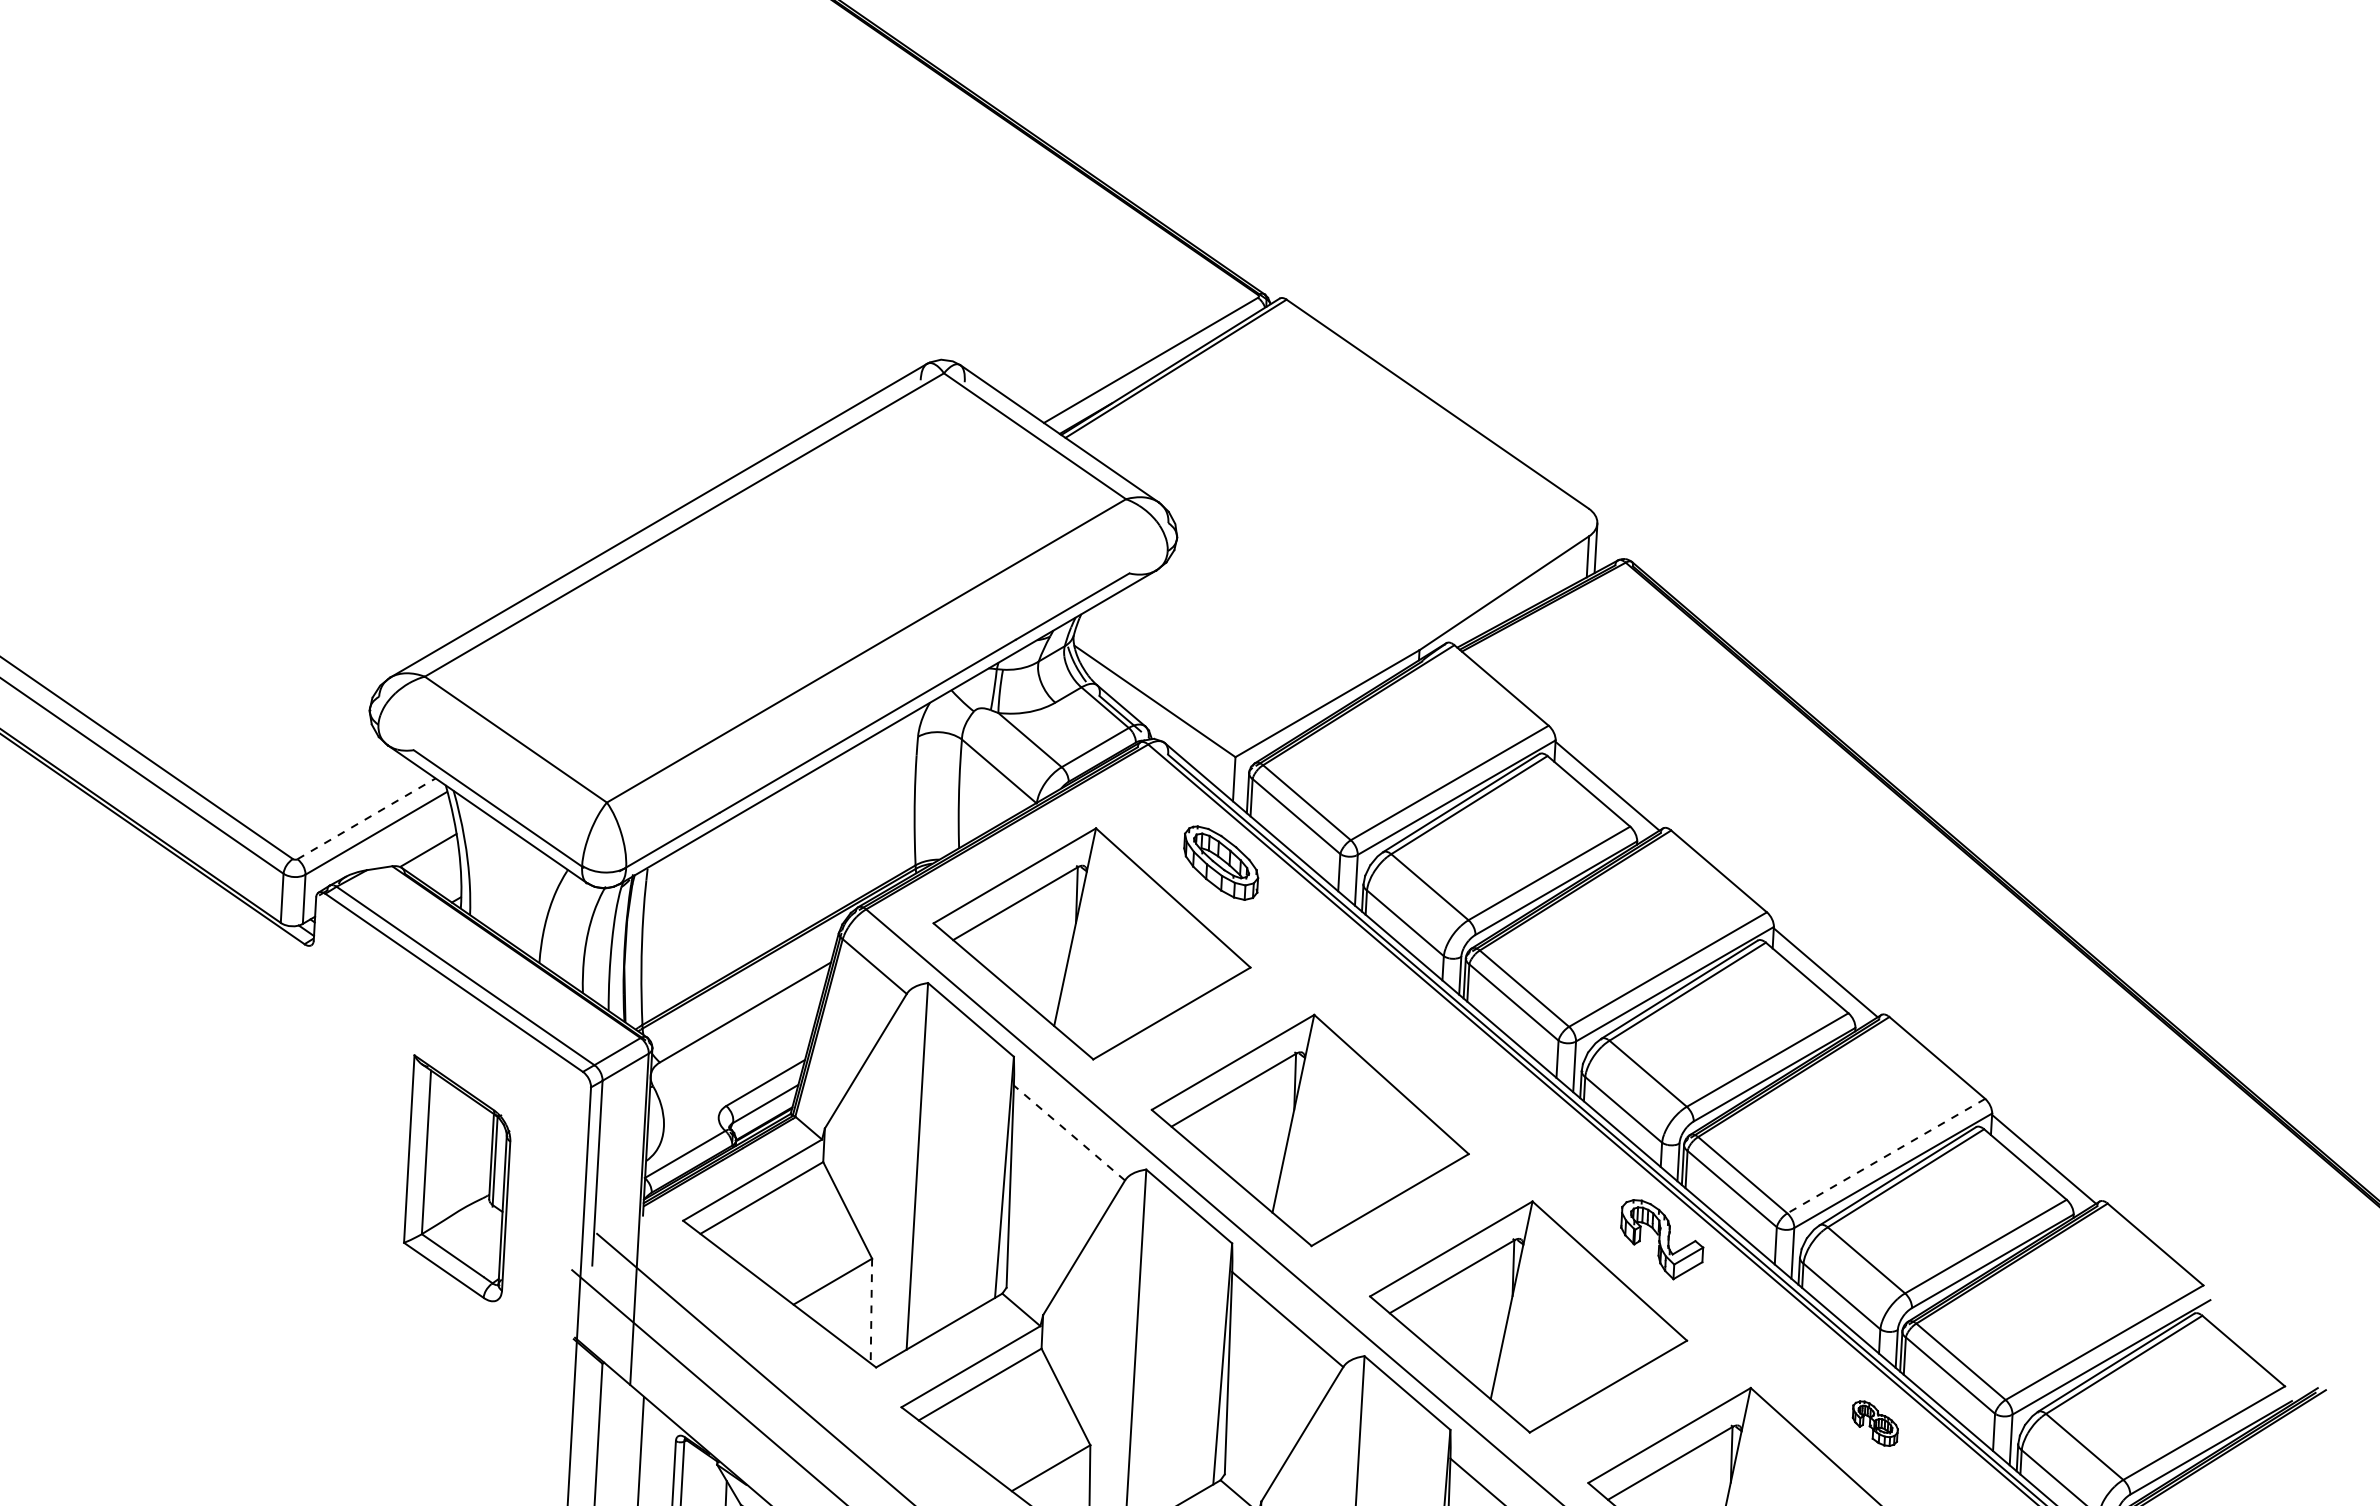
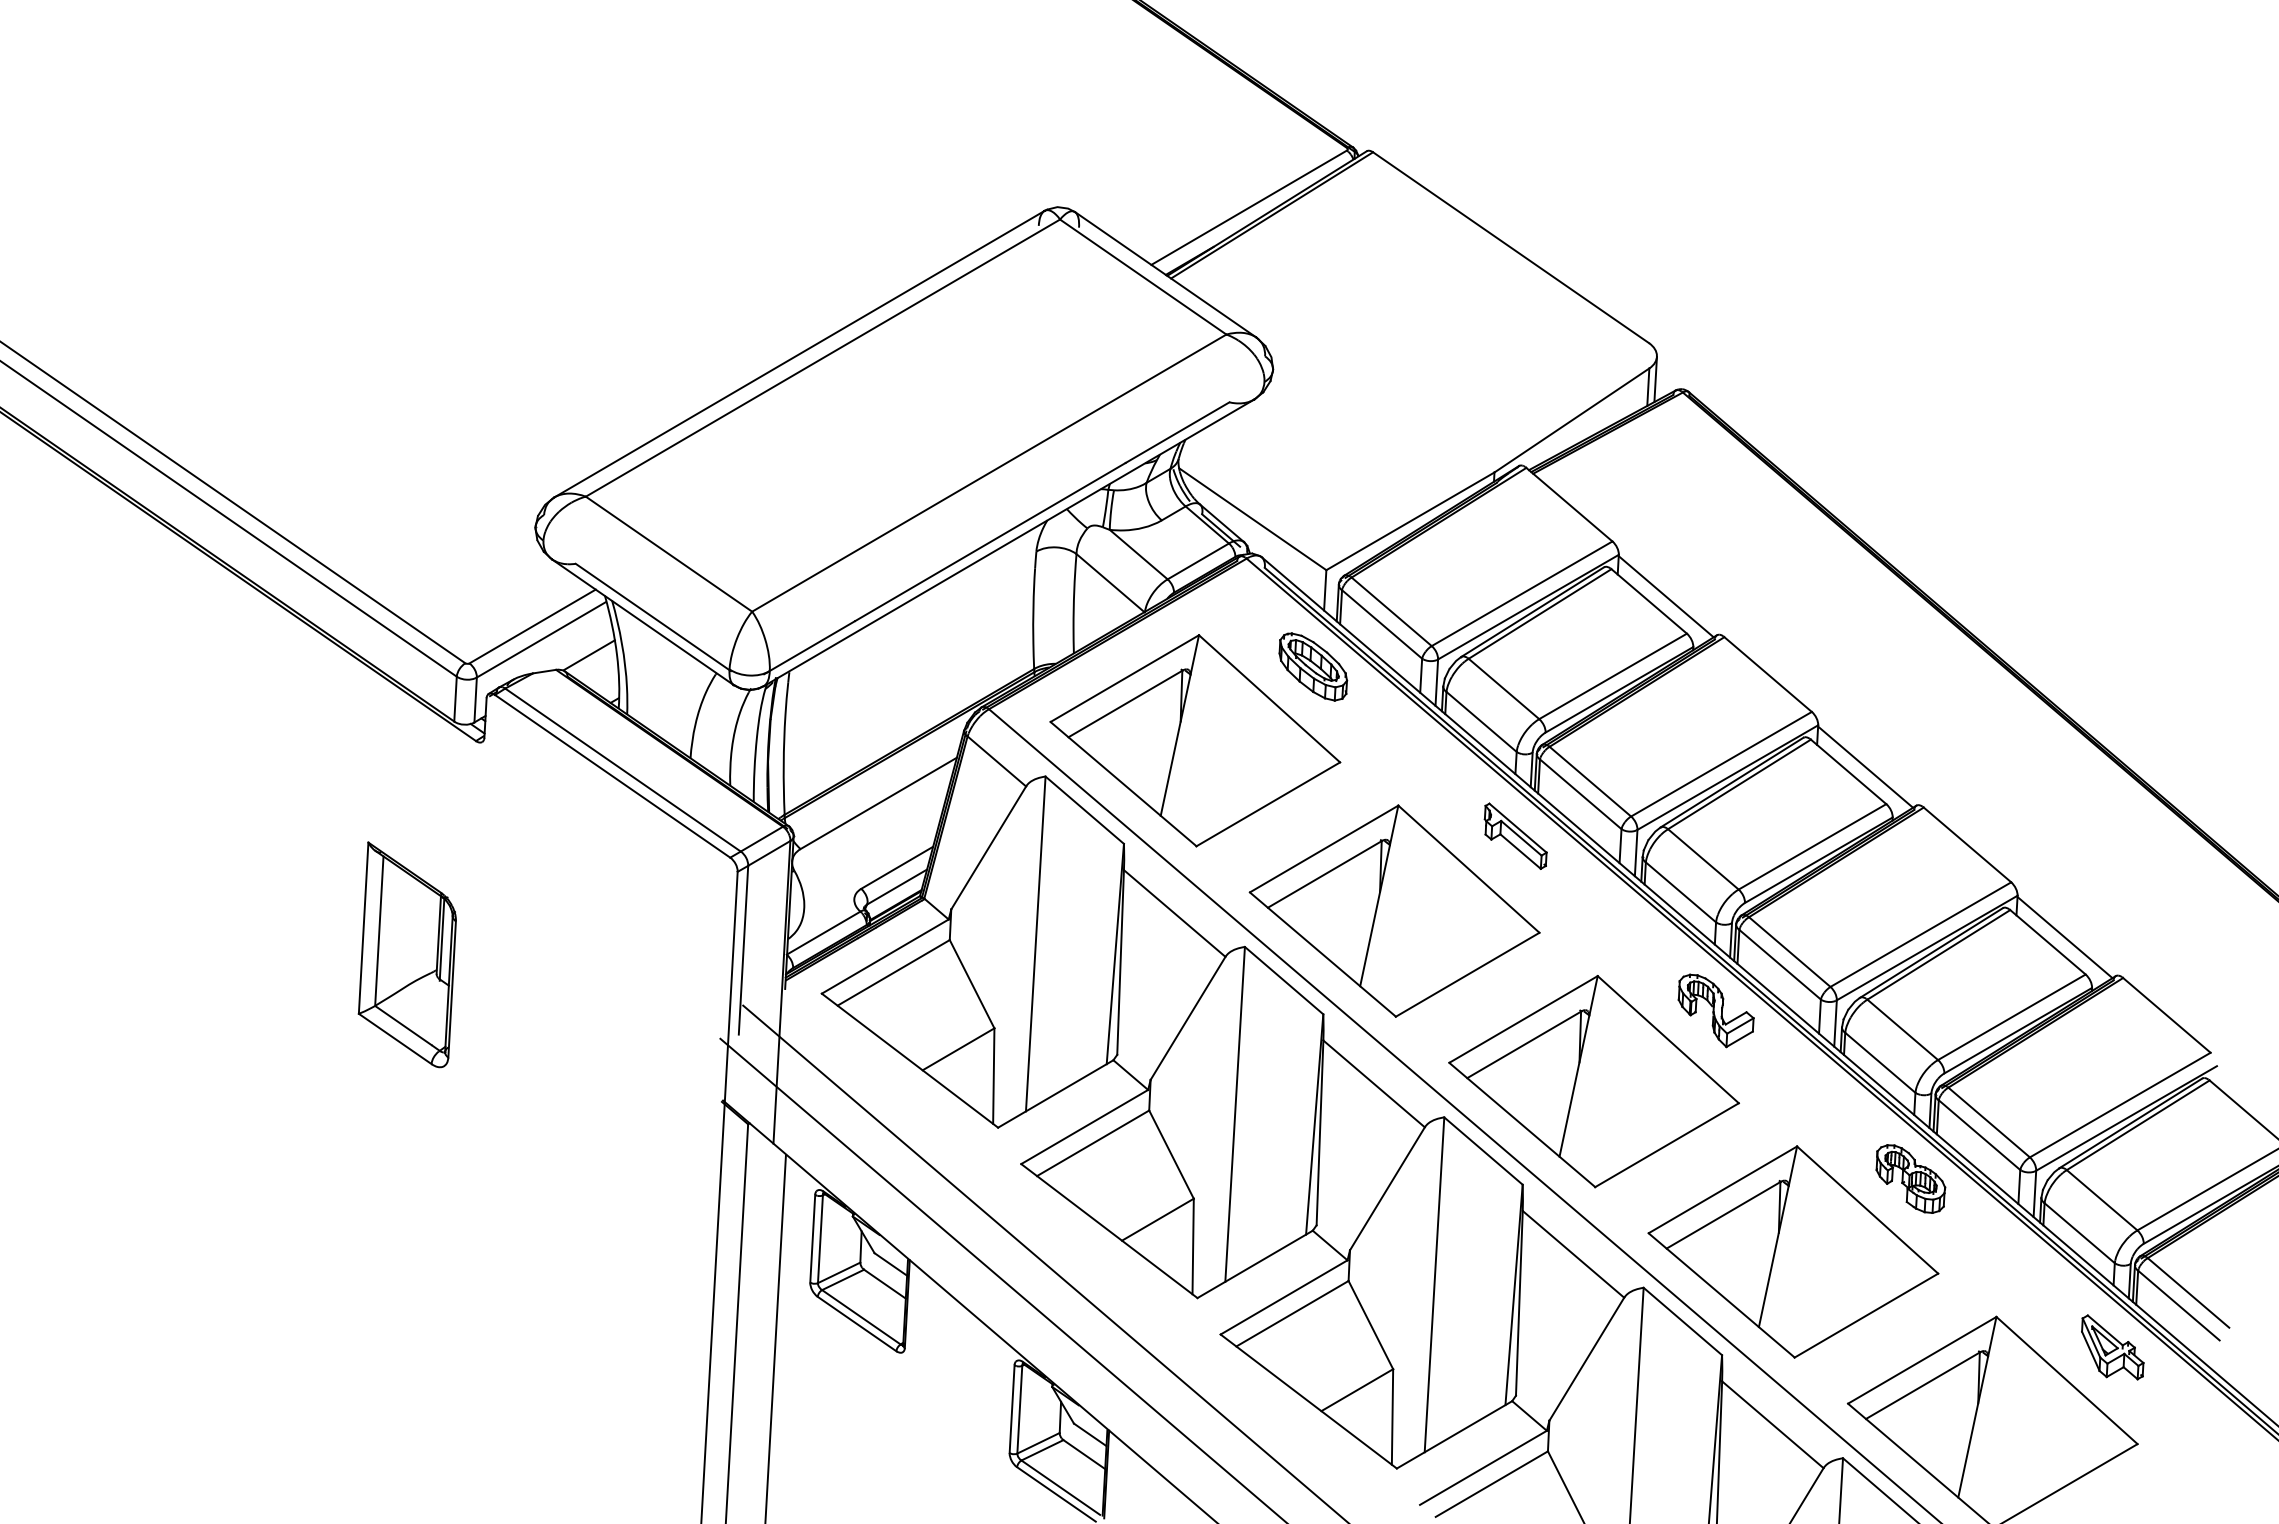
line: (367, 818) -> (533, 626), dashed -> solid
part: (1442, 1047) -> (1515, 835), added
line: (1069, 1132) -> (1174, 913), dashed -> solid
line: (1885, 1155) -> (1920, 934), dashed -> solid
part: (456, 1177) -> (406, 954), moved
line: (871, 1311) -> (993, 1076), dashed -> solid
part: (1874, 1423) -> (1910, 1178), size x1.67

